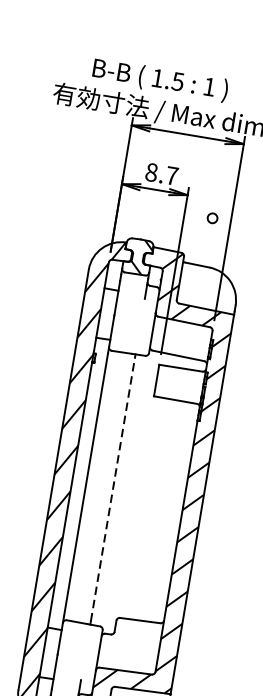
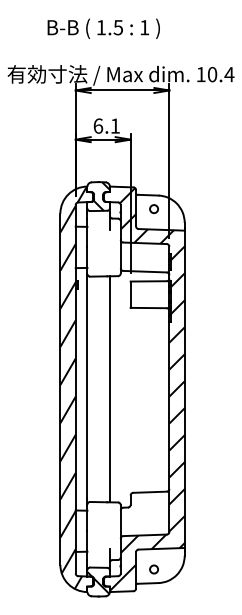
text: (160, 79) -> (103, 28), moved
text: (161, 173) -> (106, 125), 8.7 -> 6.1
circle: (211, 217) -> (153, 208), moved
line: (112, 488) -> (109, 388), dashed -> solid

